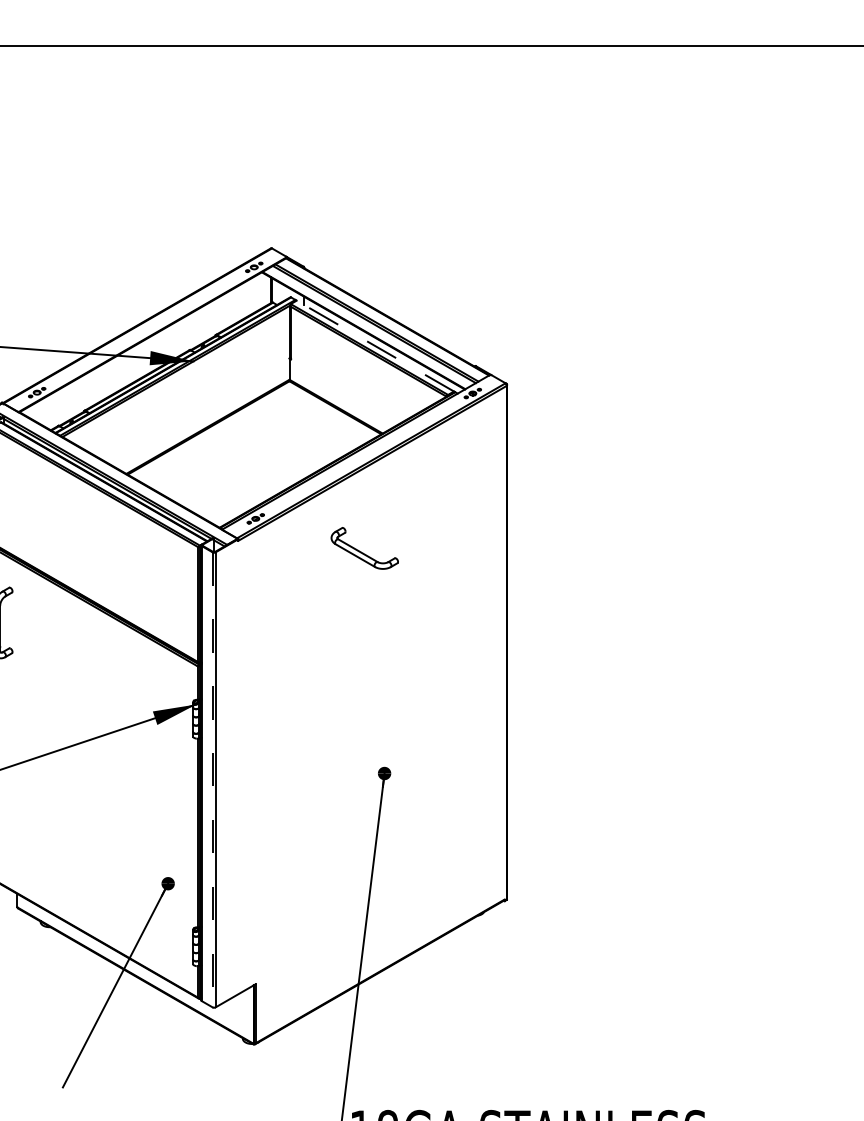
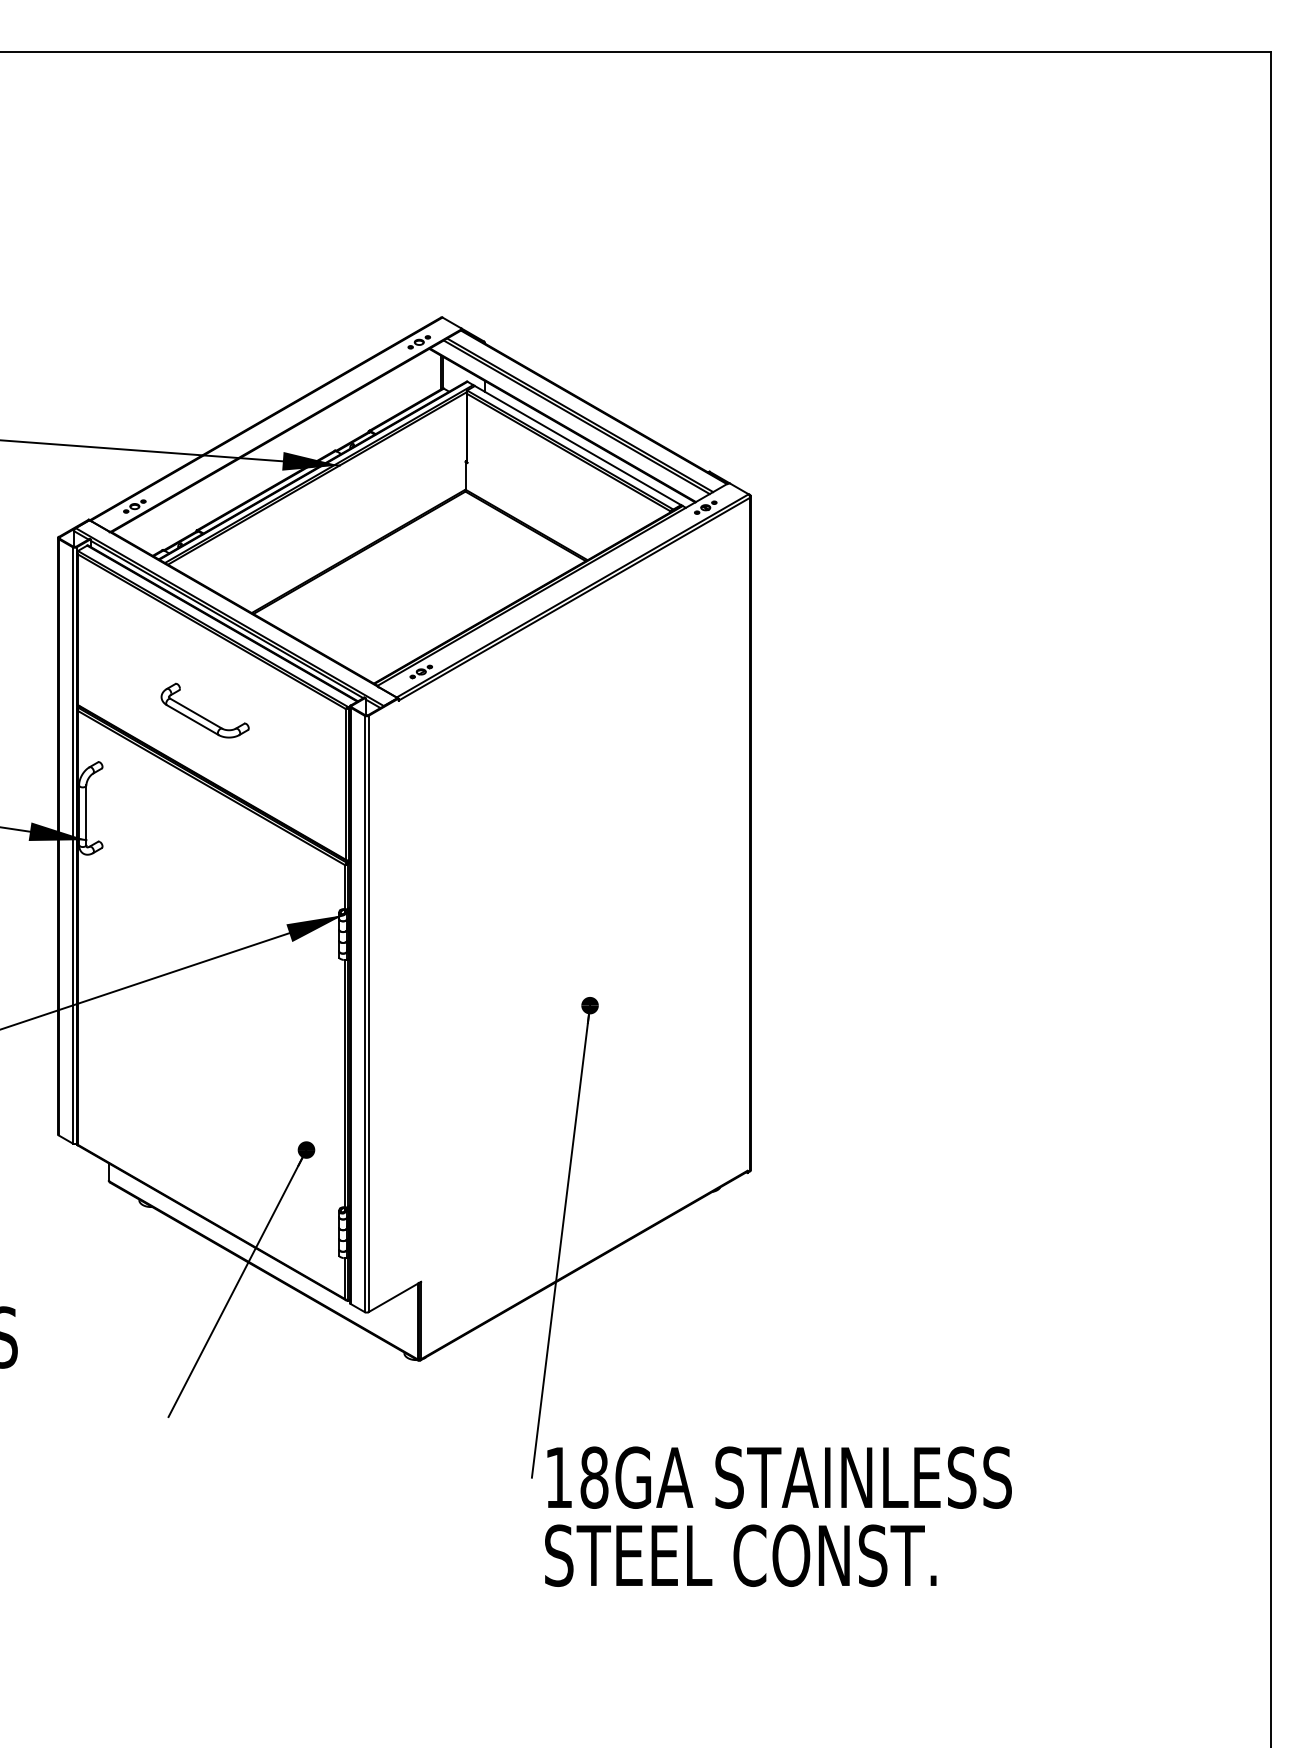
line: (374, 346) -> (577, 445), dashed -> solid
part: (364, 548) -> (204, 710), moved
line: (212, 780) -> (364, 1014), dashed -> solid

